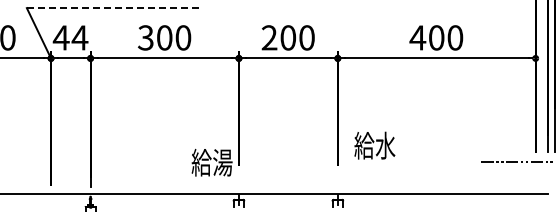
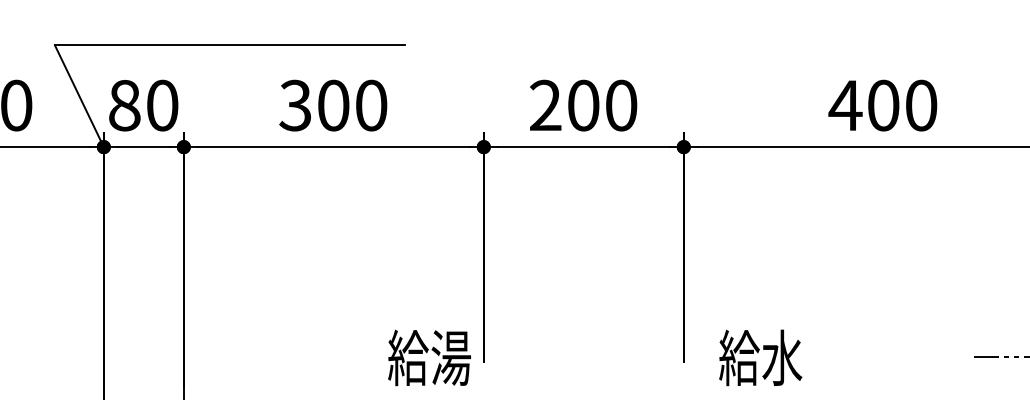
line: (113, 8) -> (230, 46), dashed -> solid
text: (70, 37) -> (143, 104), 44 -> 80
text: (374, 145) -> (759, 357), moved

